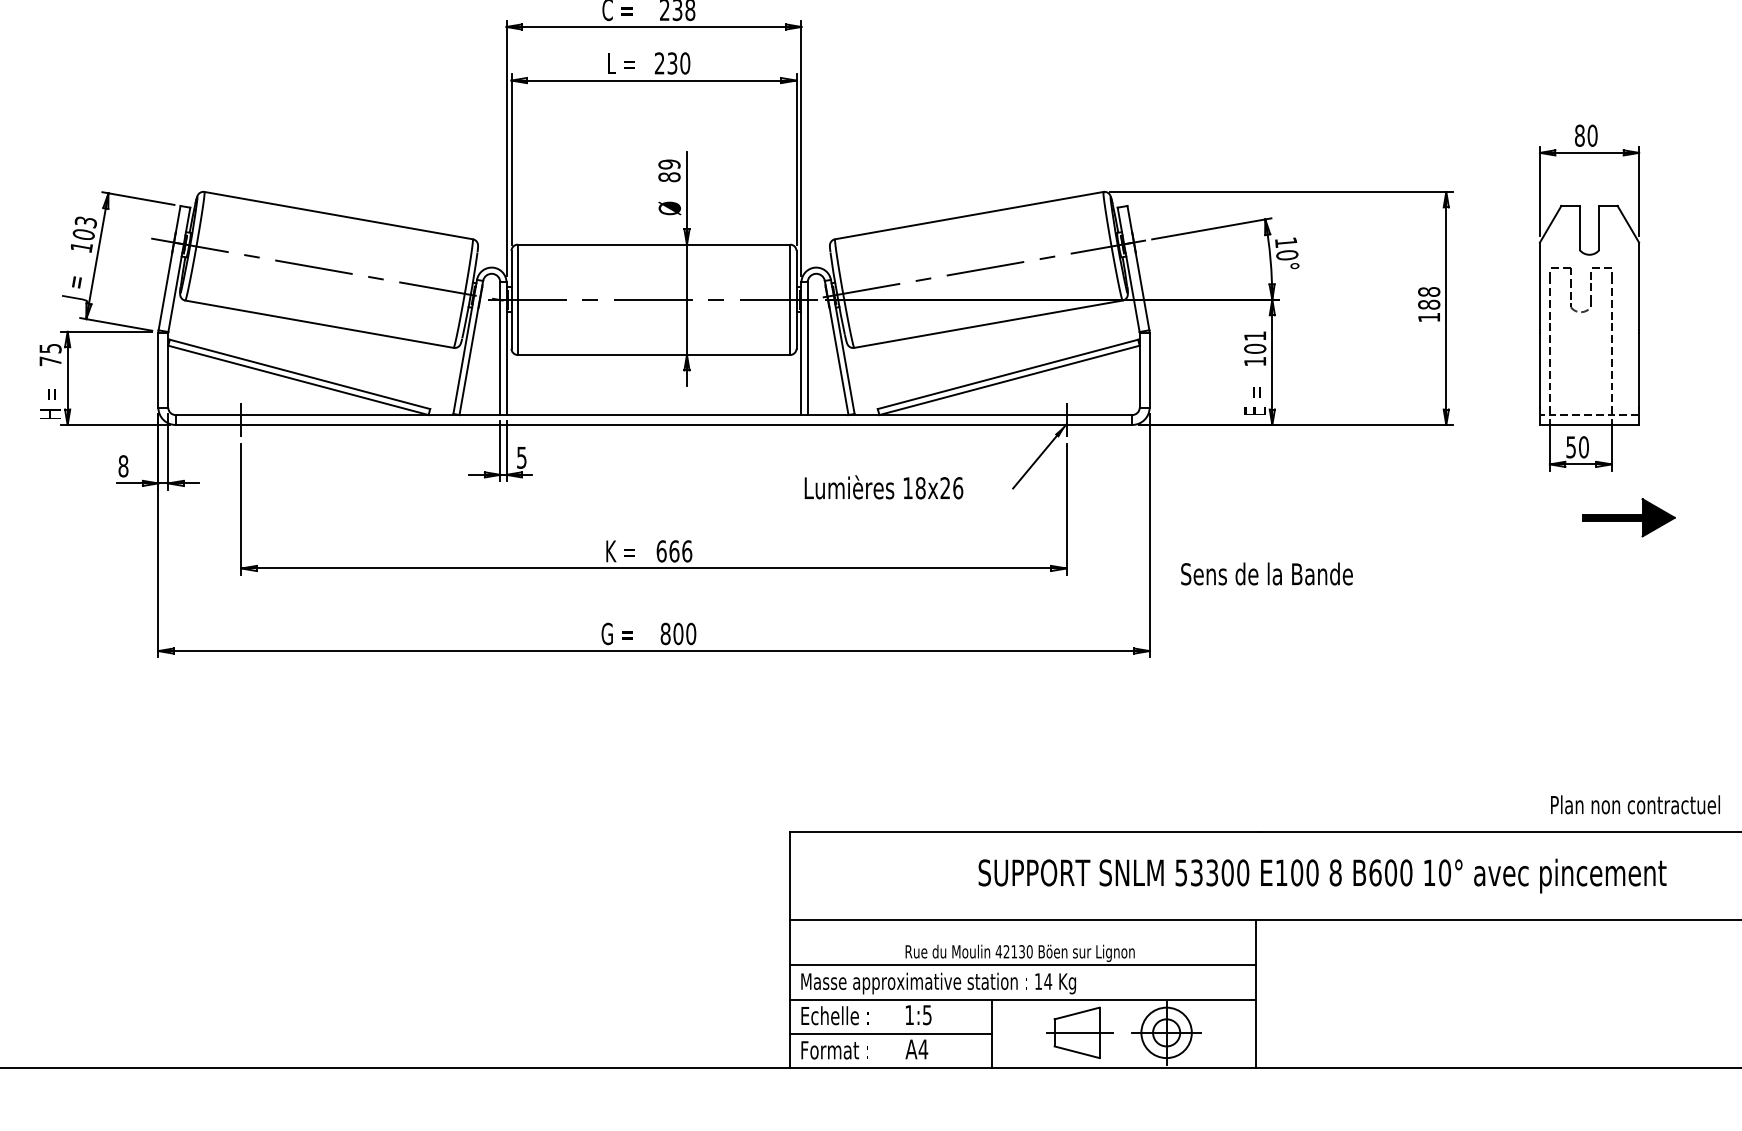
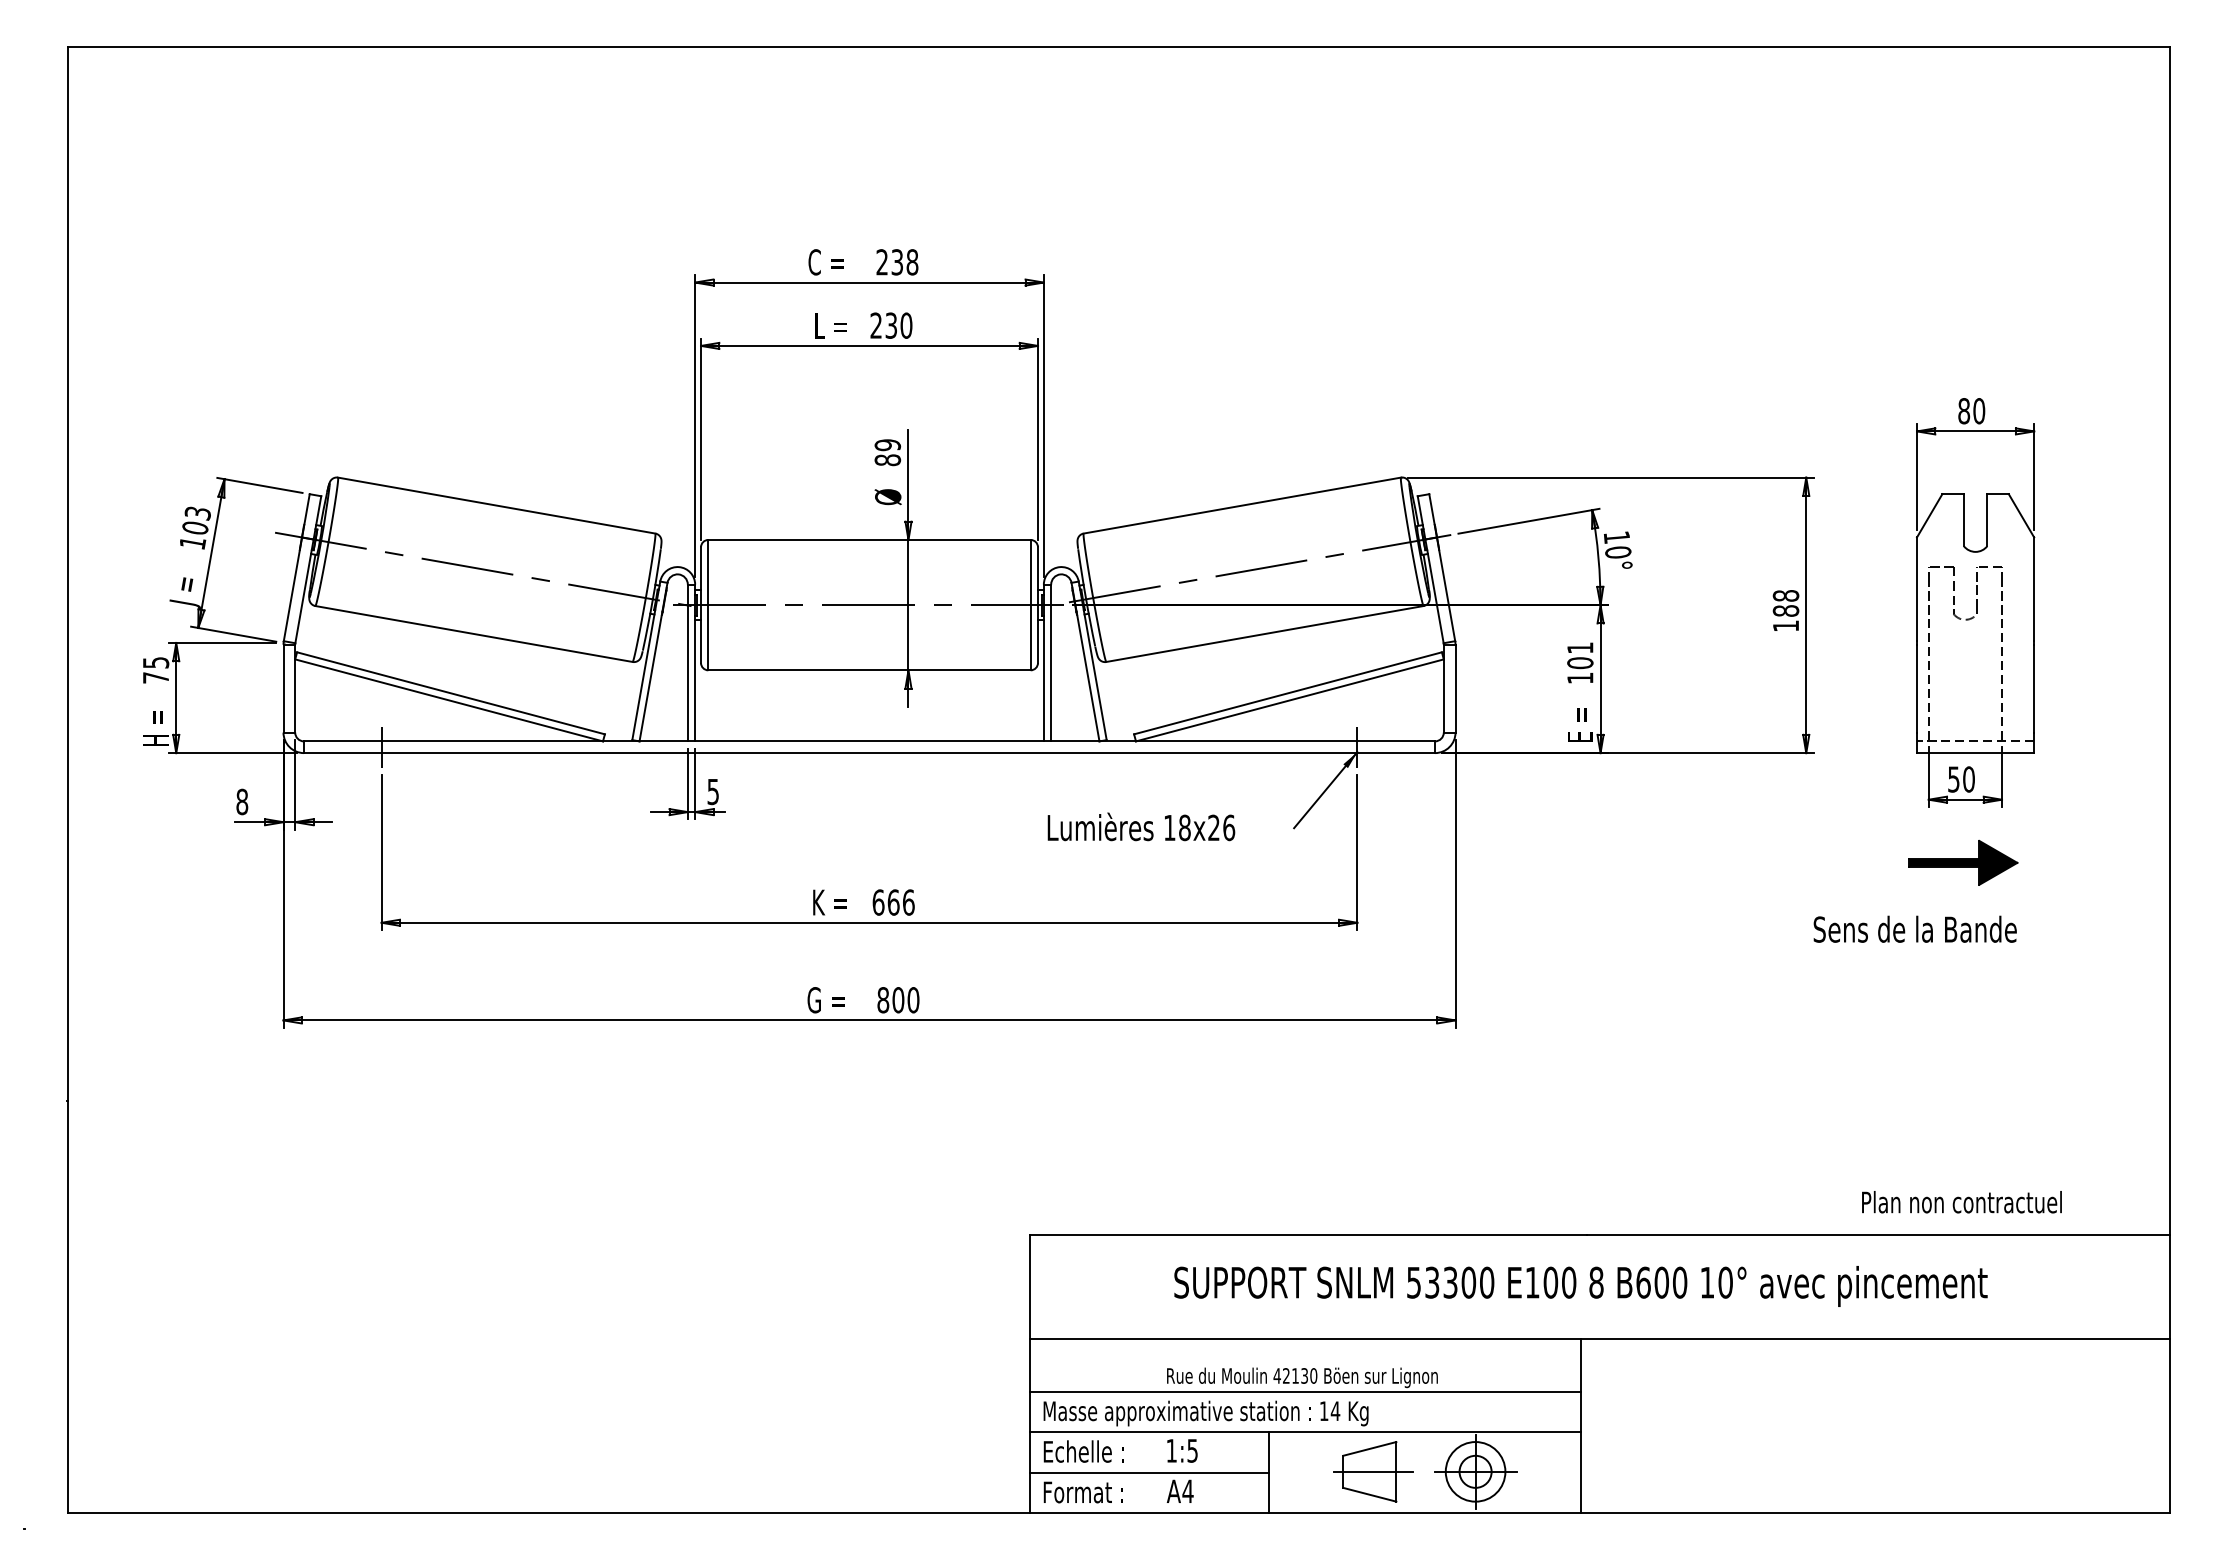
part: (1629, 517) -> (1963, 862), moved
text: (1266, 573) -> (1914, 928), moved
text: (1635, 805) -> (1961, 1202), moved
text: (1322, 876) -> (1580, 1286), moved

